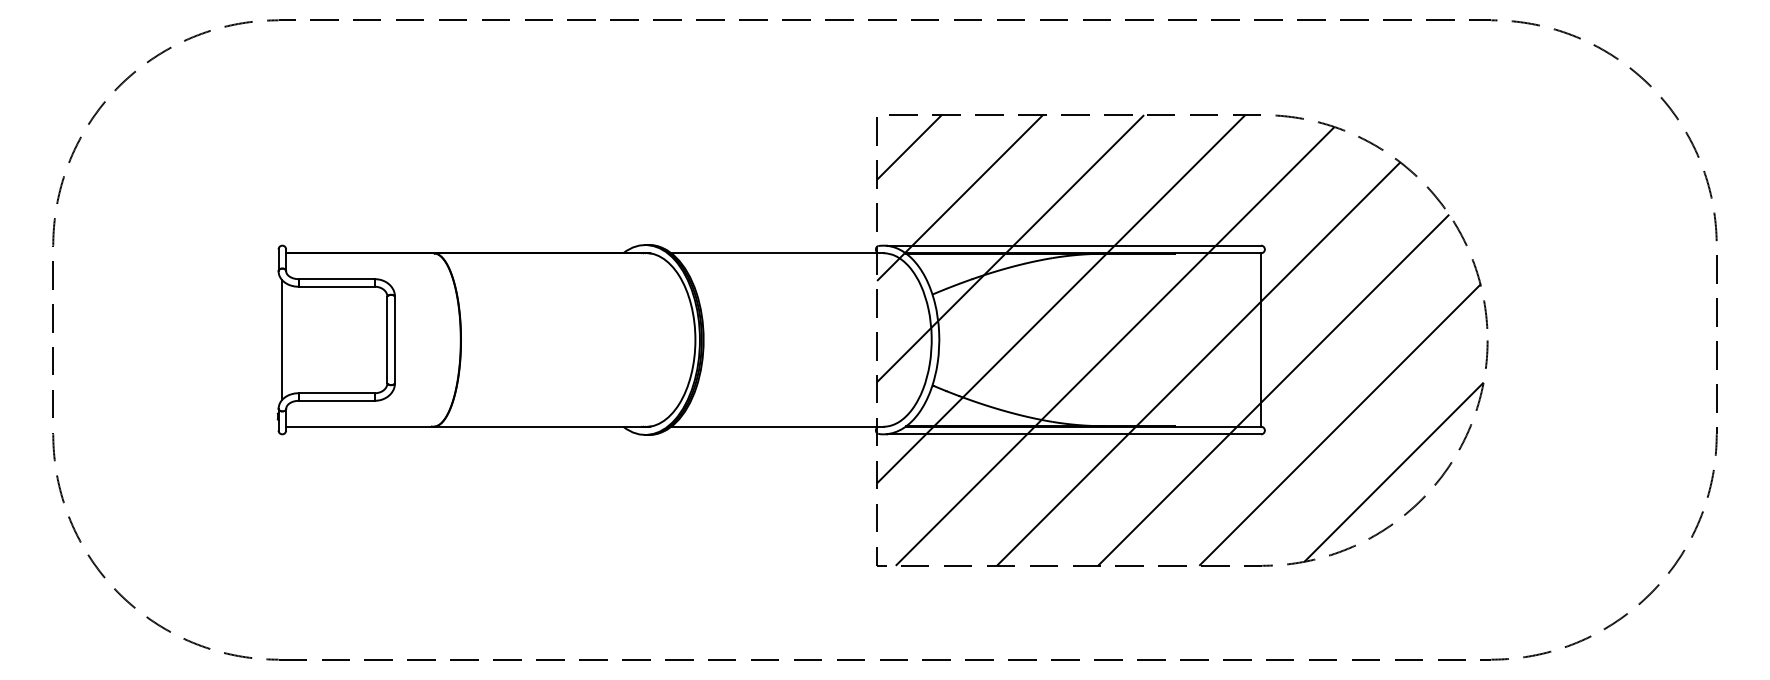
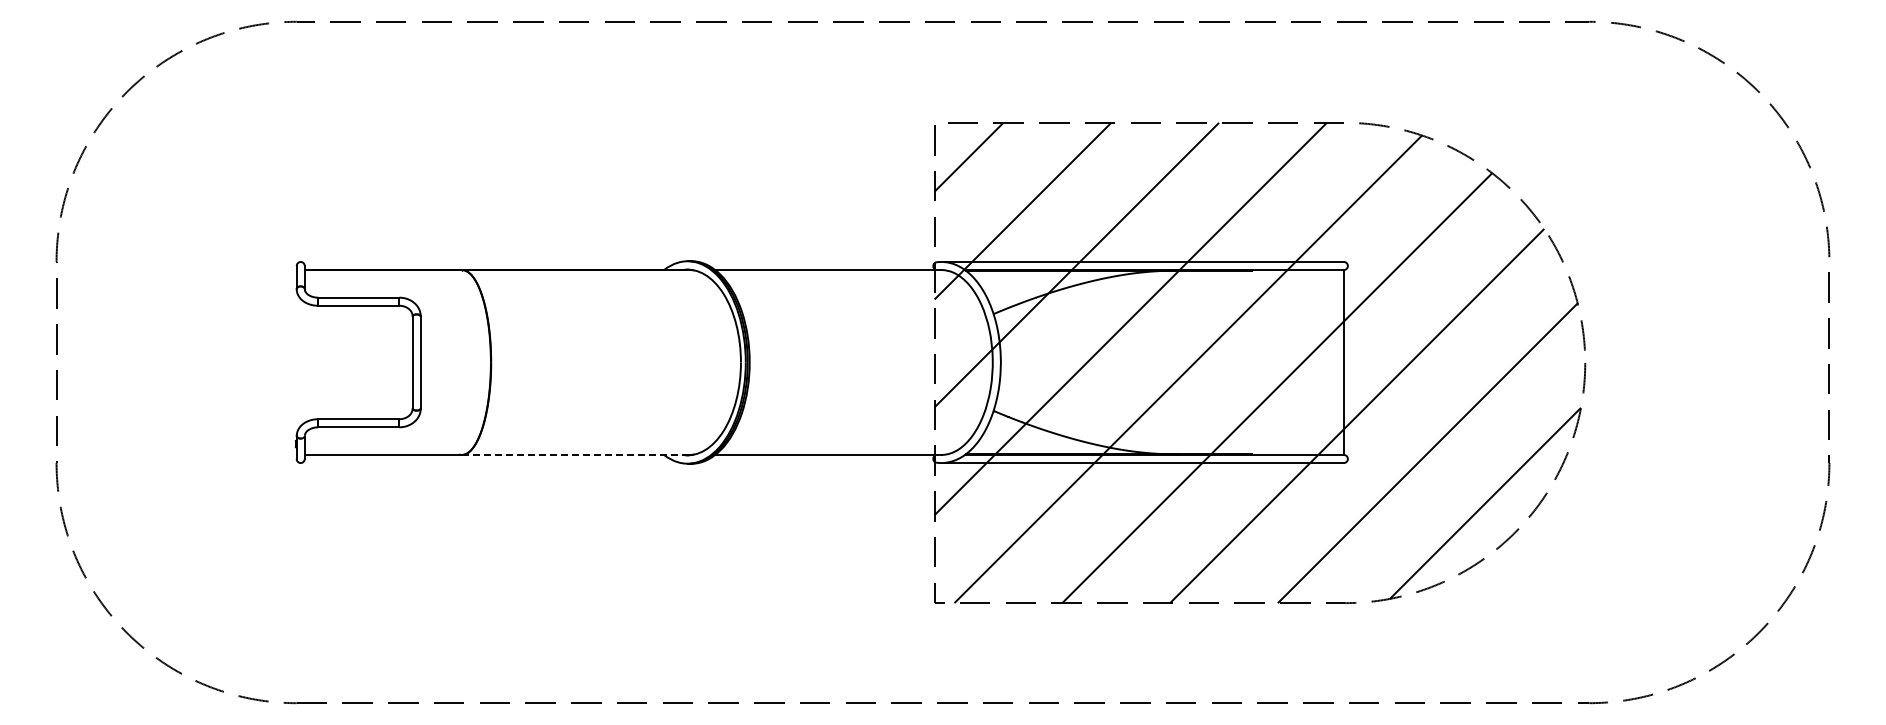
line: (282, 340) -> (300, 362), removed
line: (540, 426) -> (575, 454), solid -> dashed

